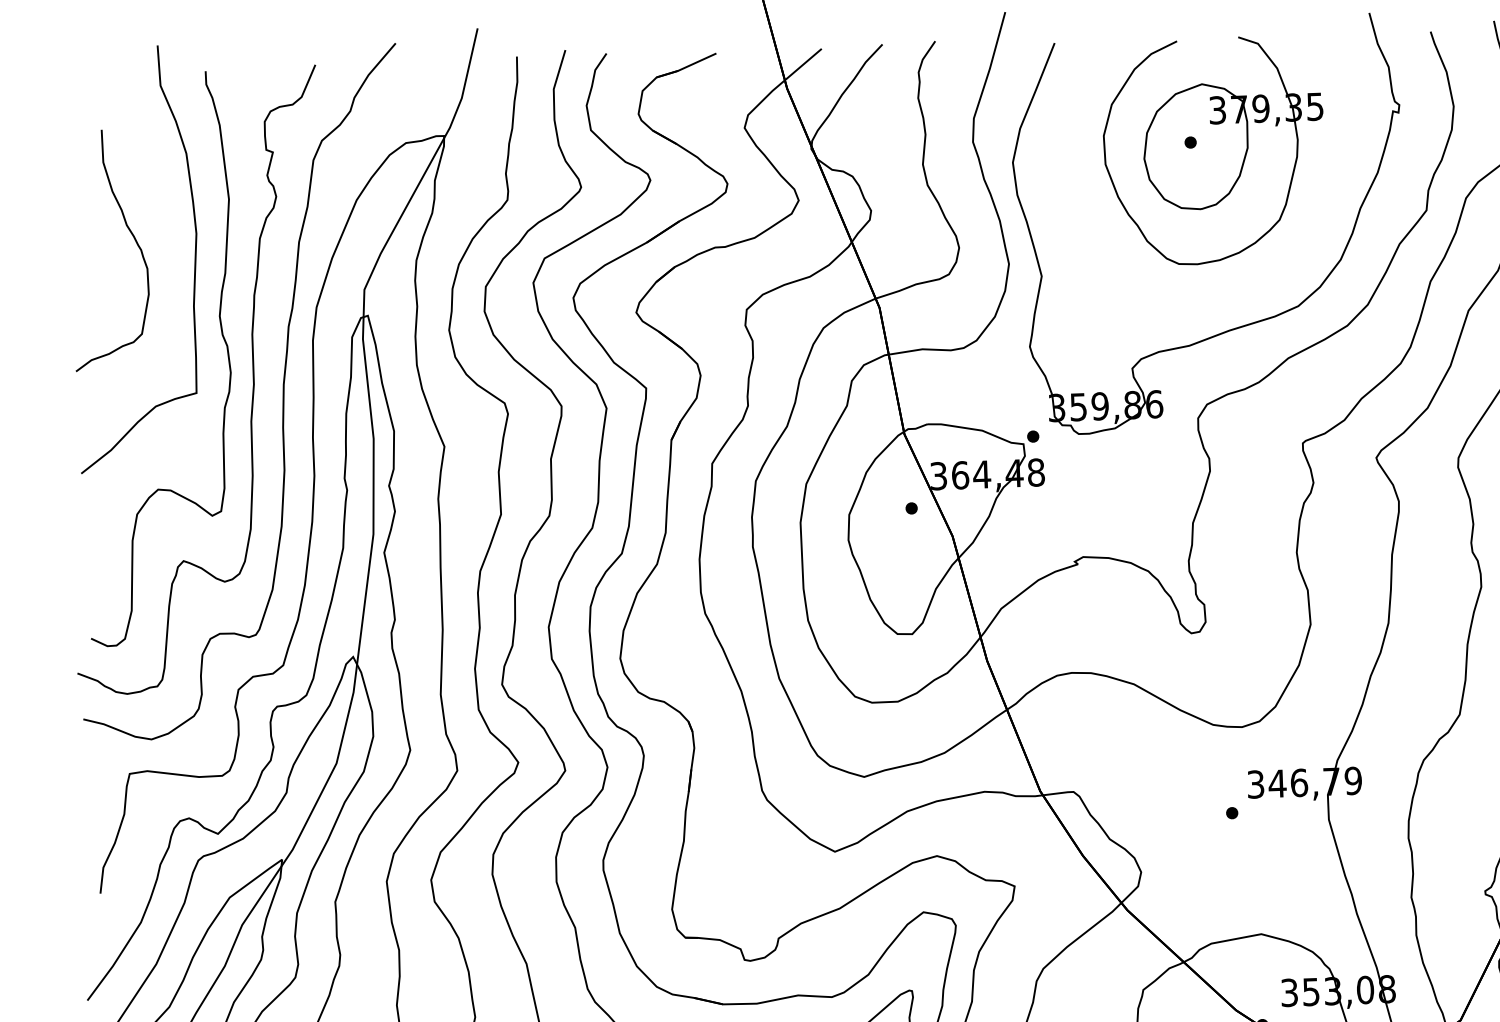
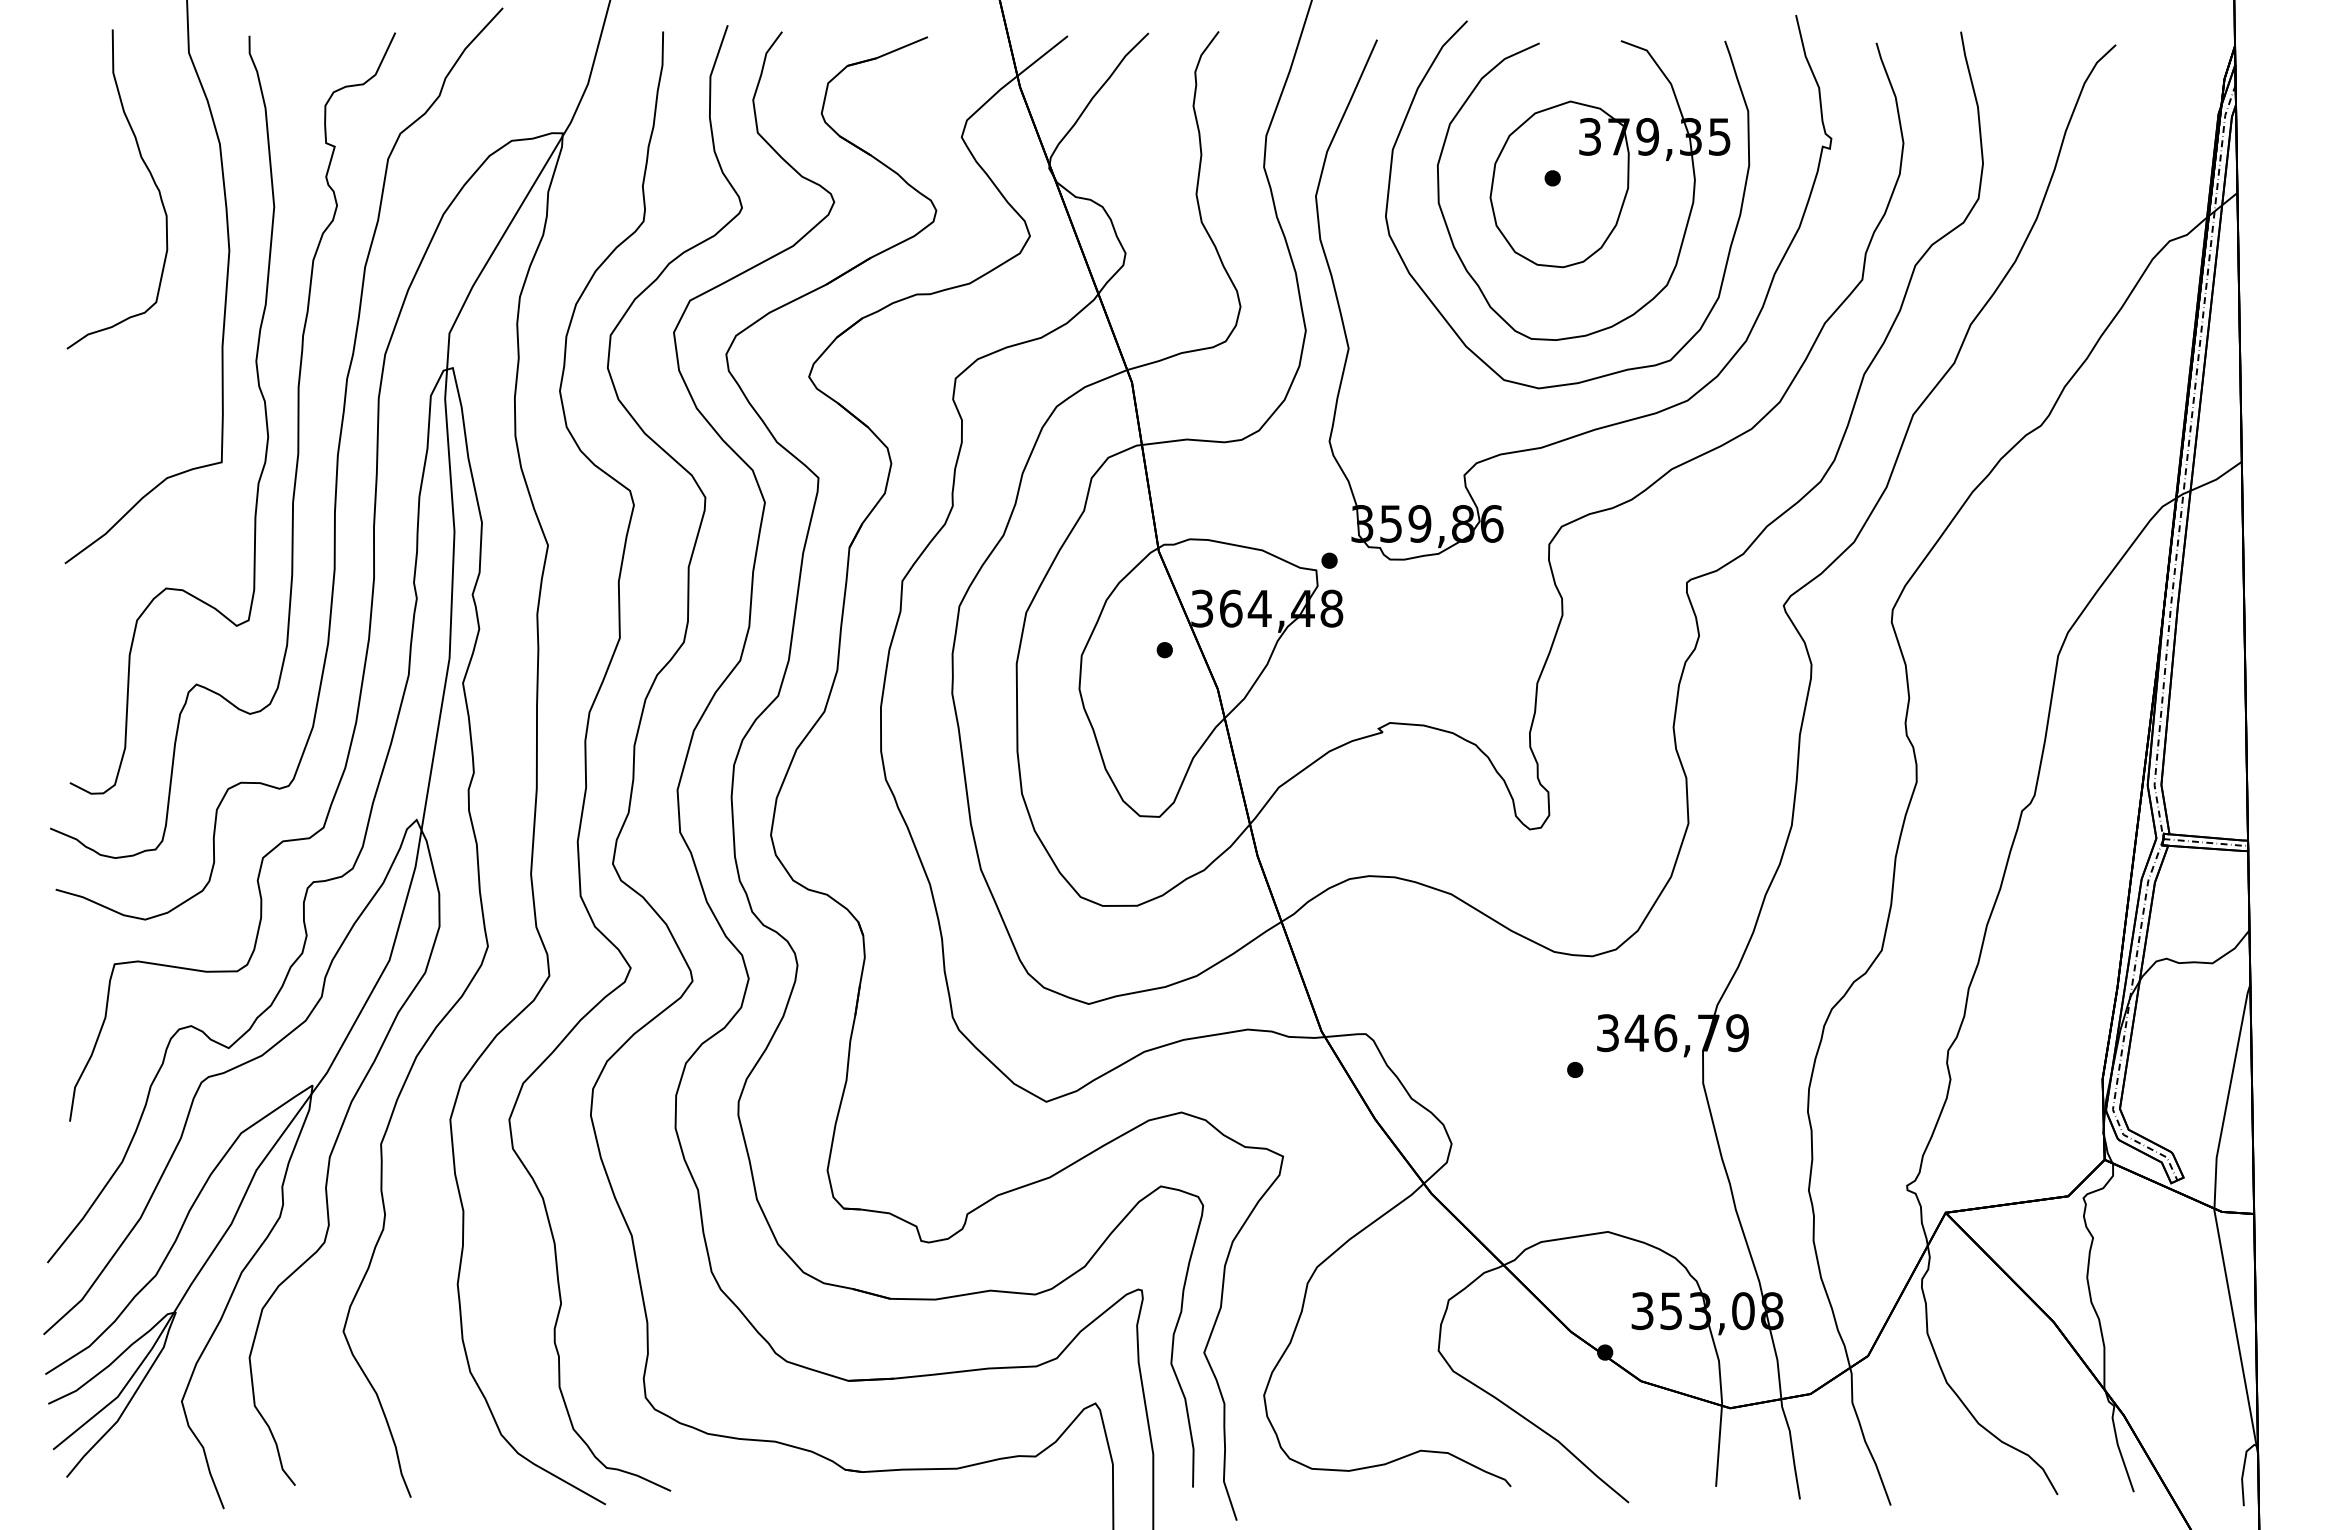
curve: (133, 237) -> (149, 173), moved
curve: (1107, 242) -> (1437, 307), added

